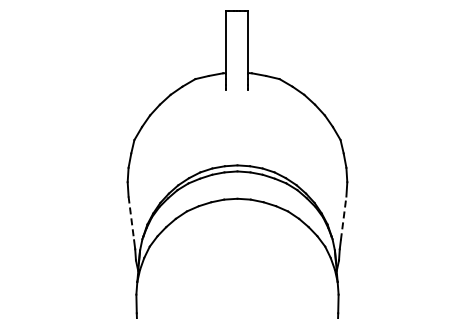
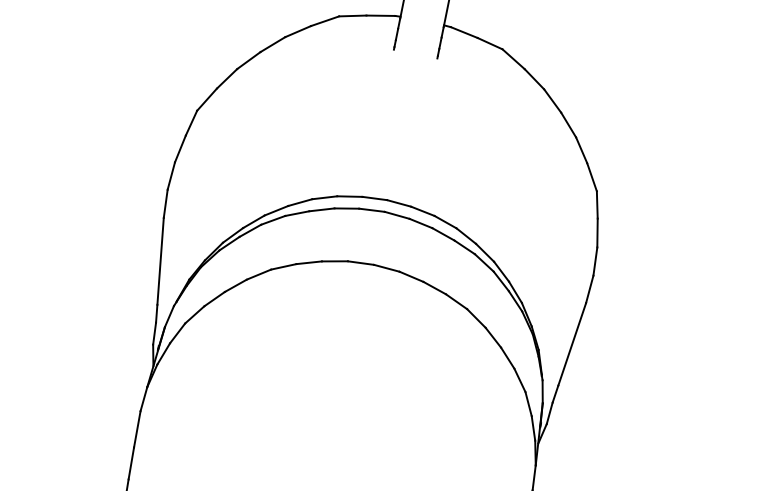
line: (343, 217) -> (572, 342), dashed -> solid
line: (131, 218) -> (160, 261), dashed -> solid

